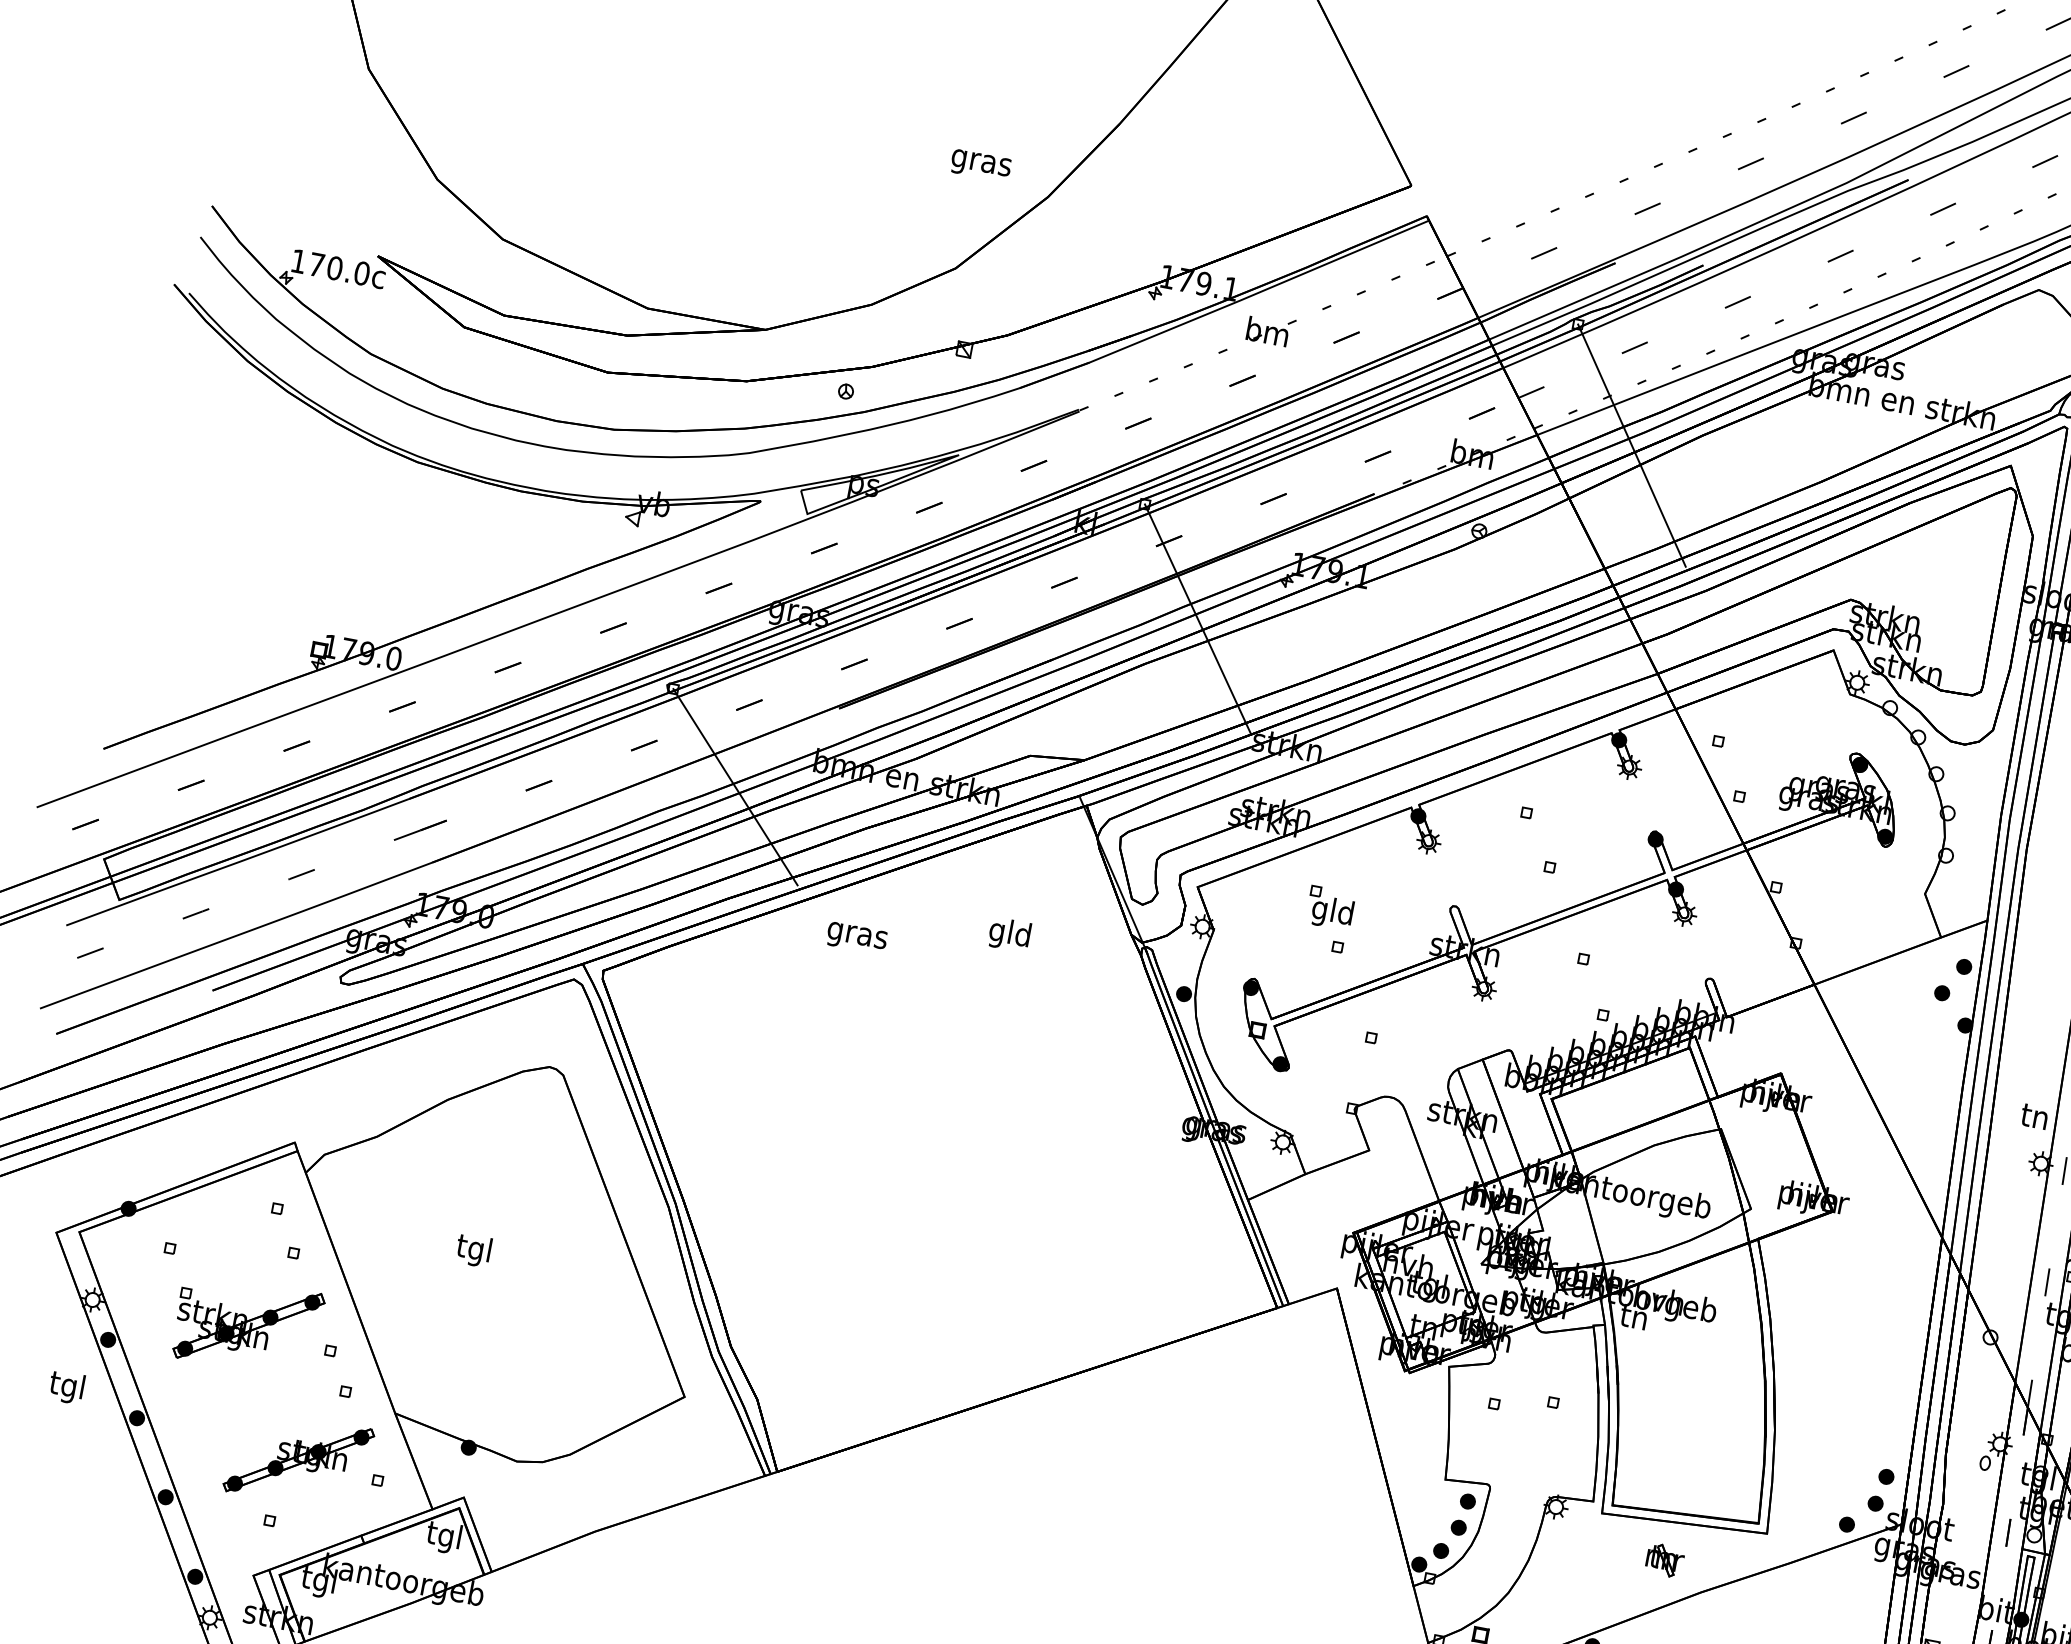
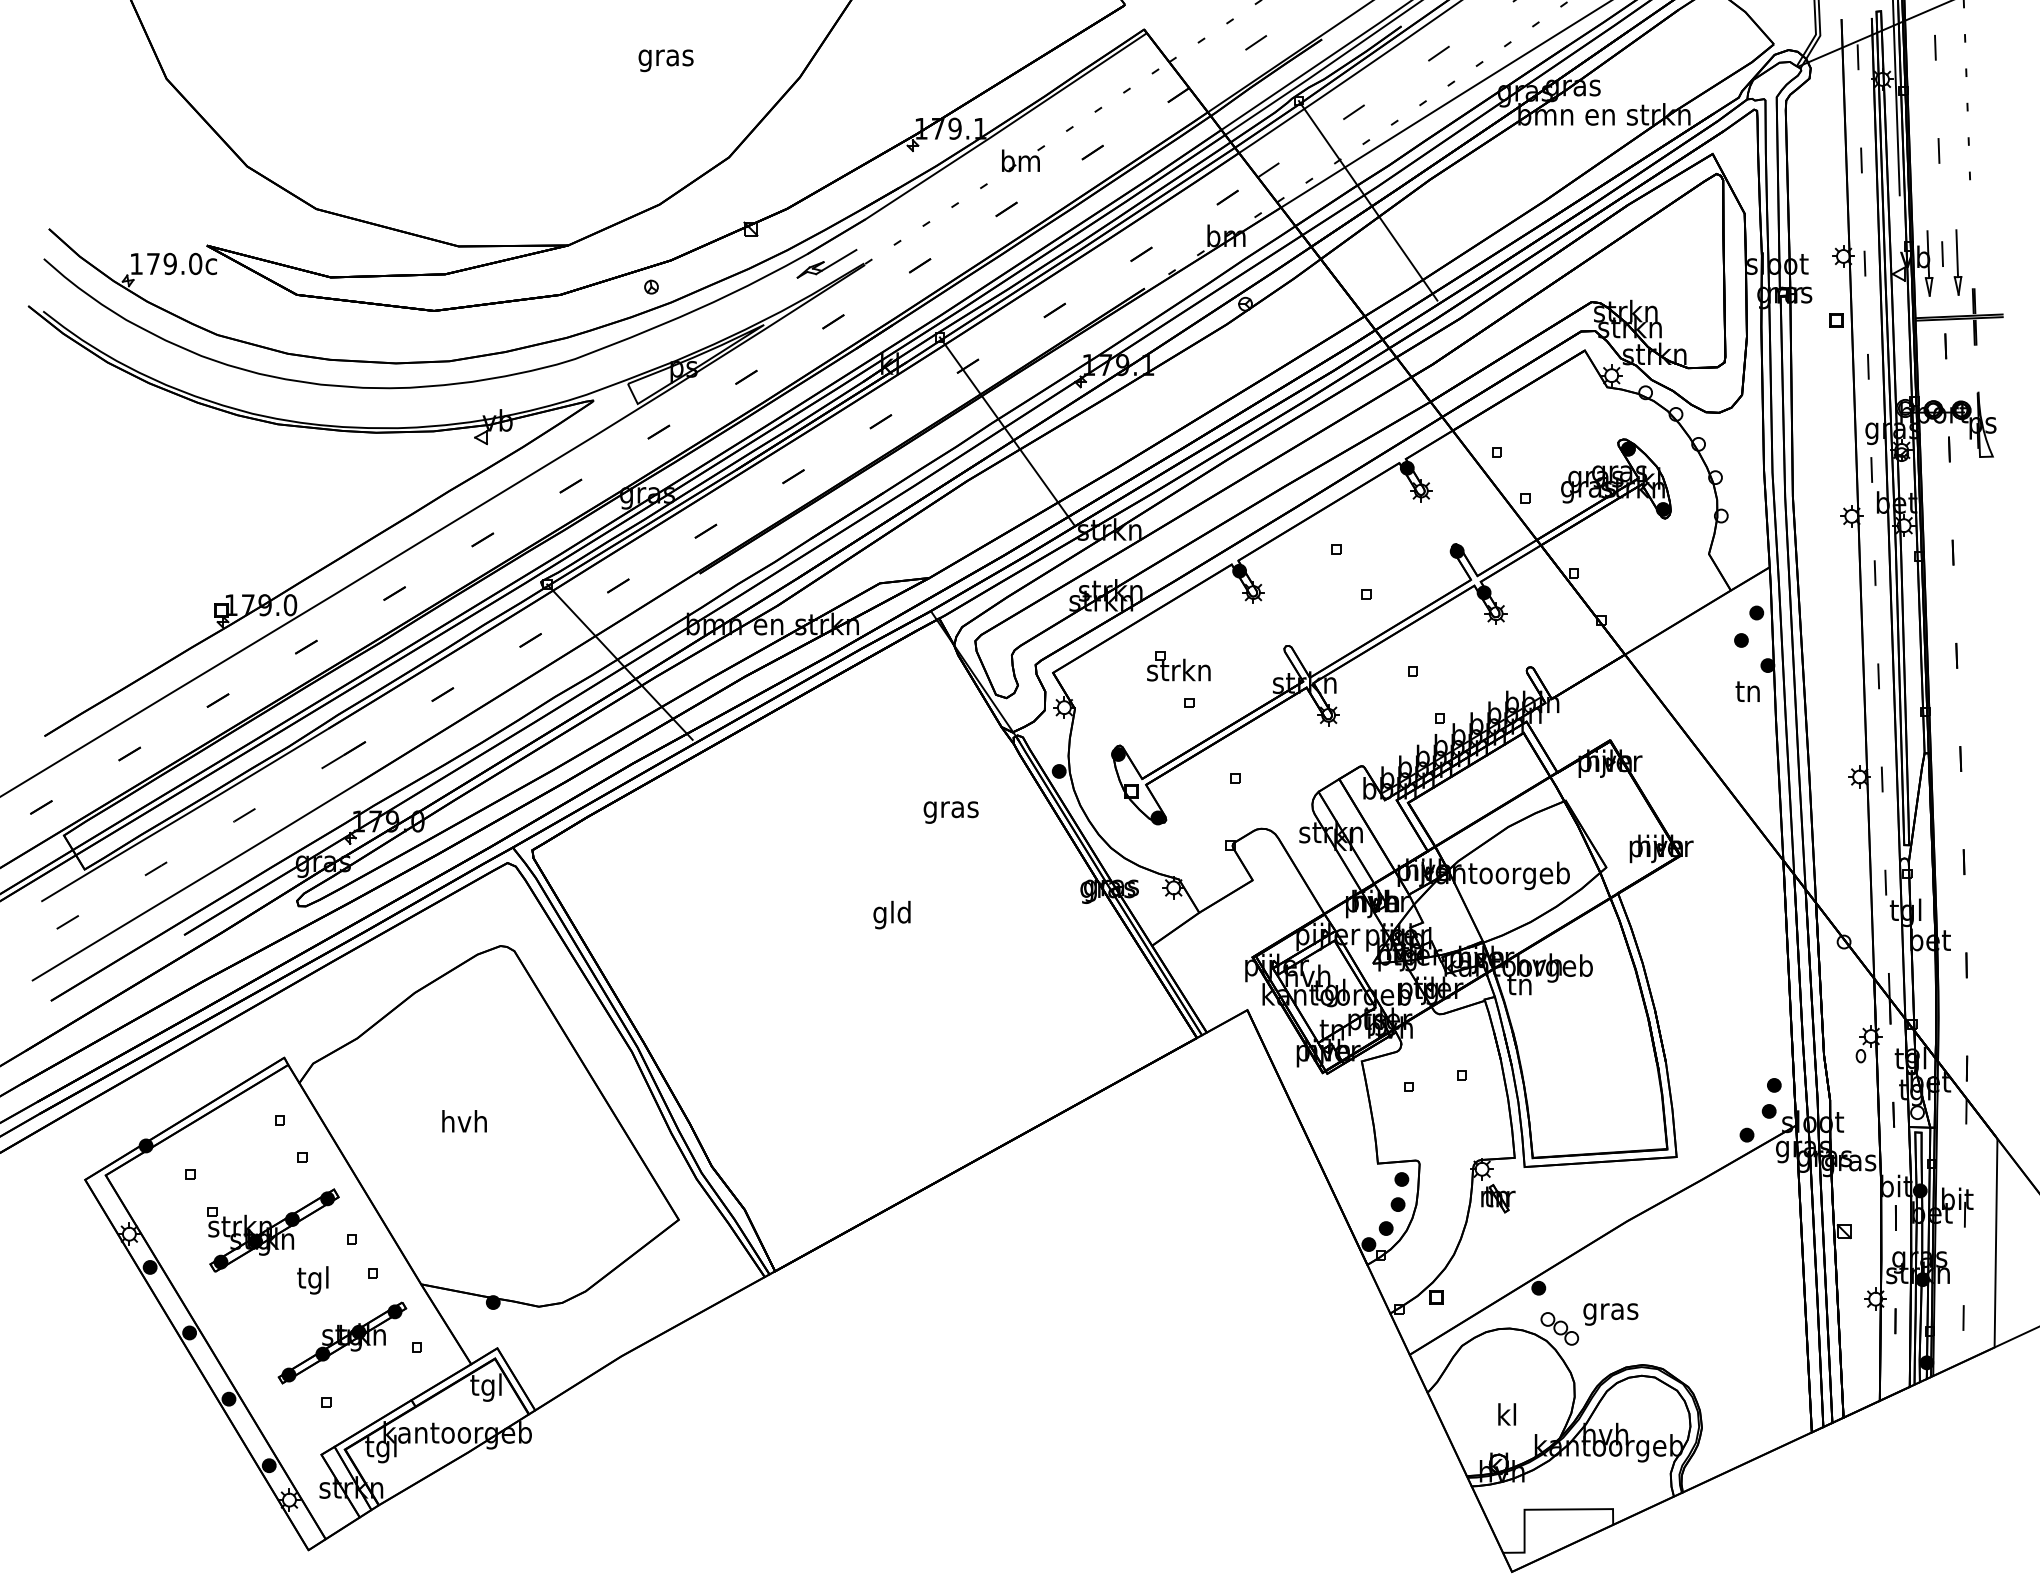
text: (980, 165) -> (665, 60), moved
text: (333, 268) -> (169, 264), 170.0c -> 179.0c
part: (1038, 402) -> (826, 263), added
text: (1332, 912) -> (1178, 672), gld -> strkn
text: (1009, 934) -> (891, 914), moved
text: (856, 938) -> (950, 812), moved
text: (2034, 1116) -> (1747, 691), moved
text: (474, 1250) -> (464, 1124), tgl -> hvh
text: (66, 1387) -> (312, 1280), moved
part: (1665, 1560) -> (1498, 1198), moved

